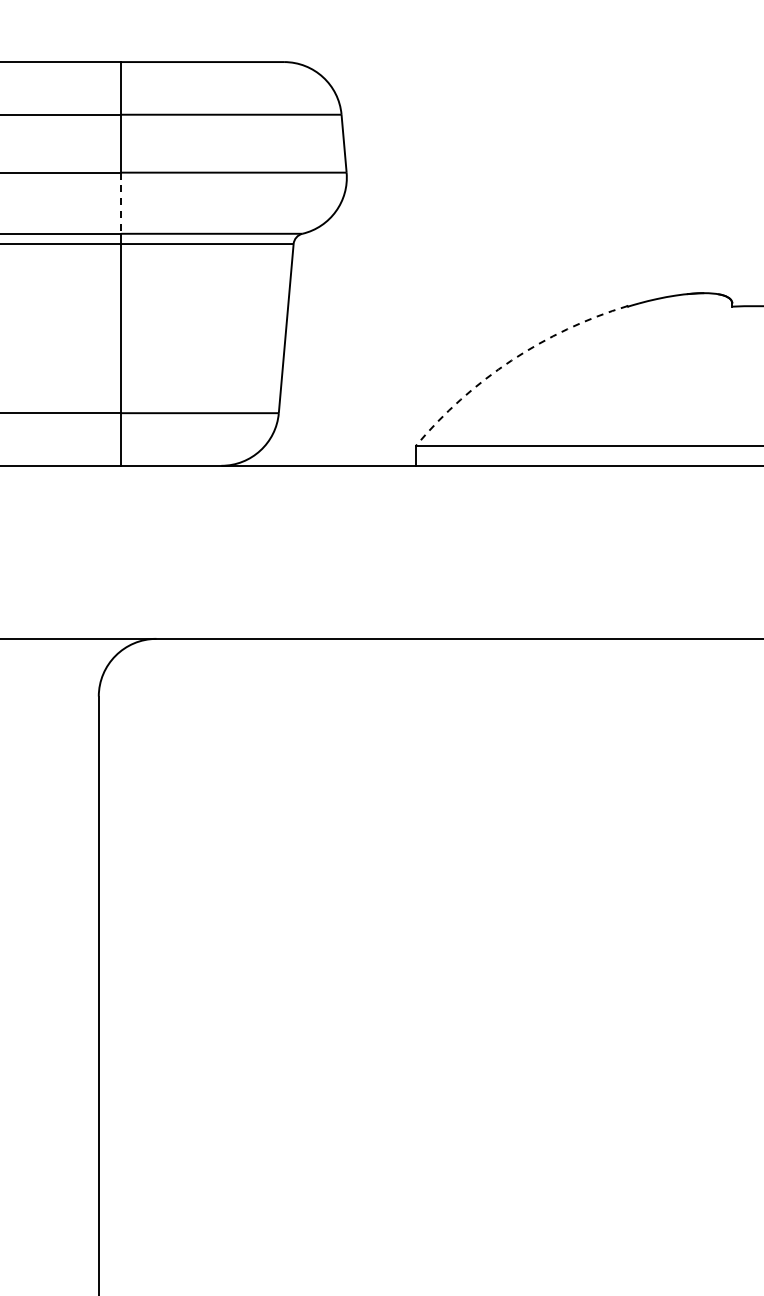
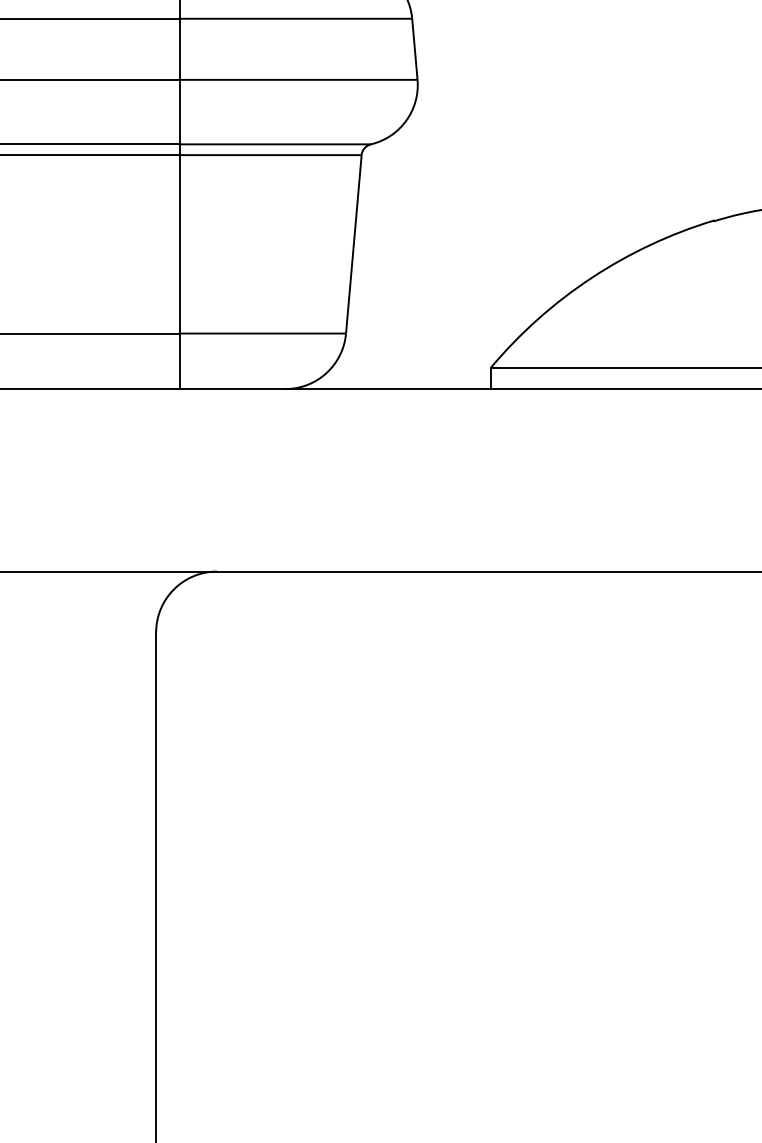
line: (121, 203) -> (180, 112), dashed -> solid
arc: (511, 360) -> (591, 277), dashed -> solid

